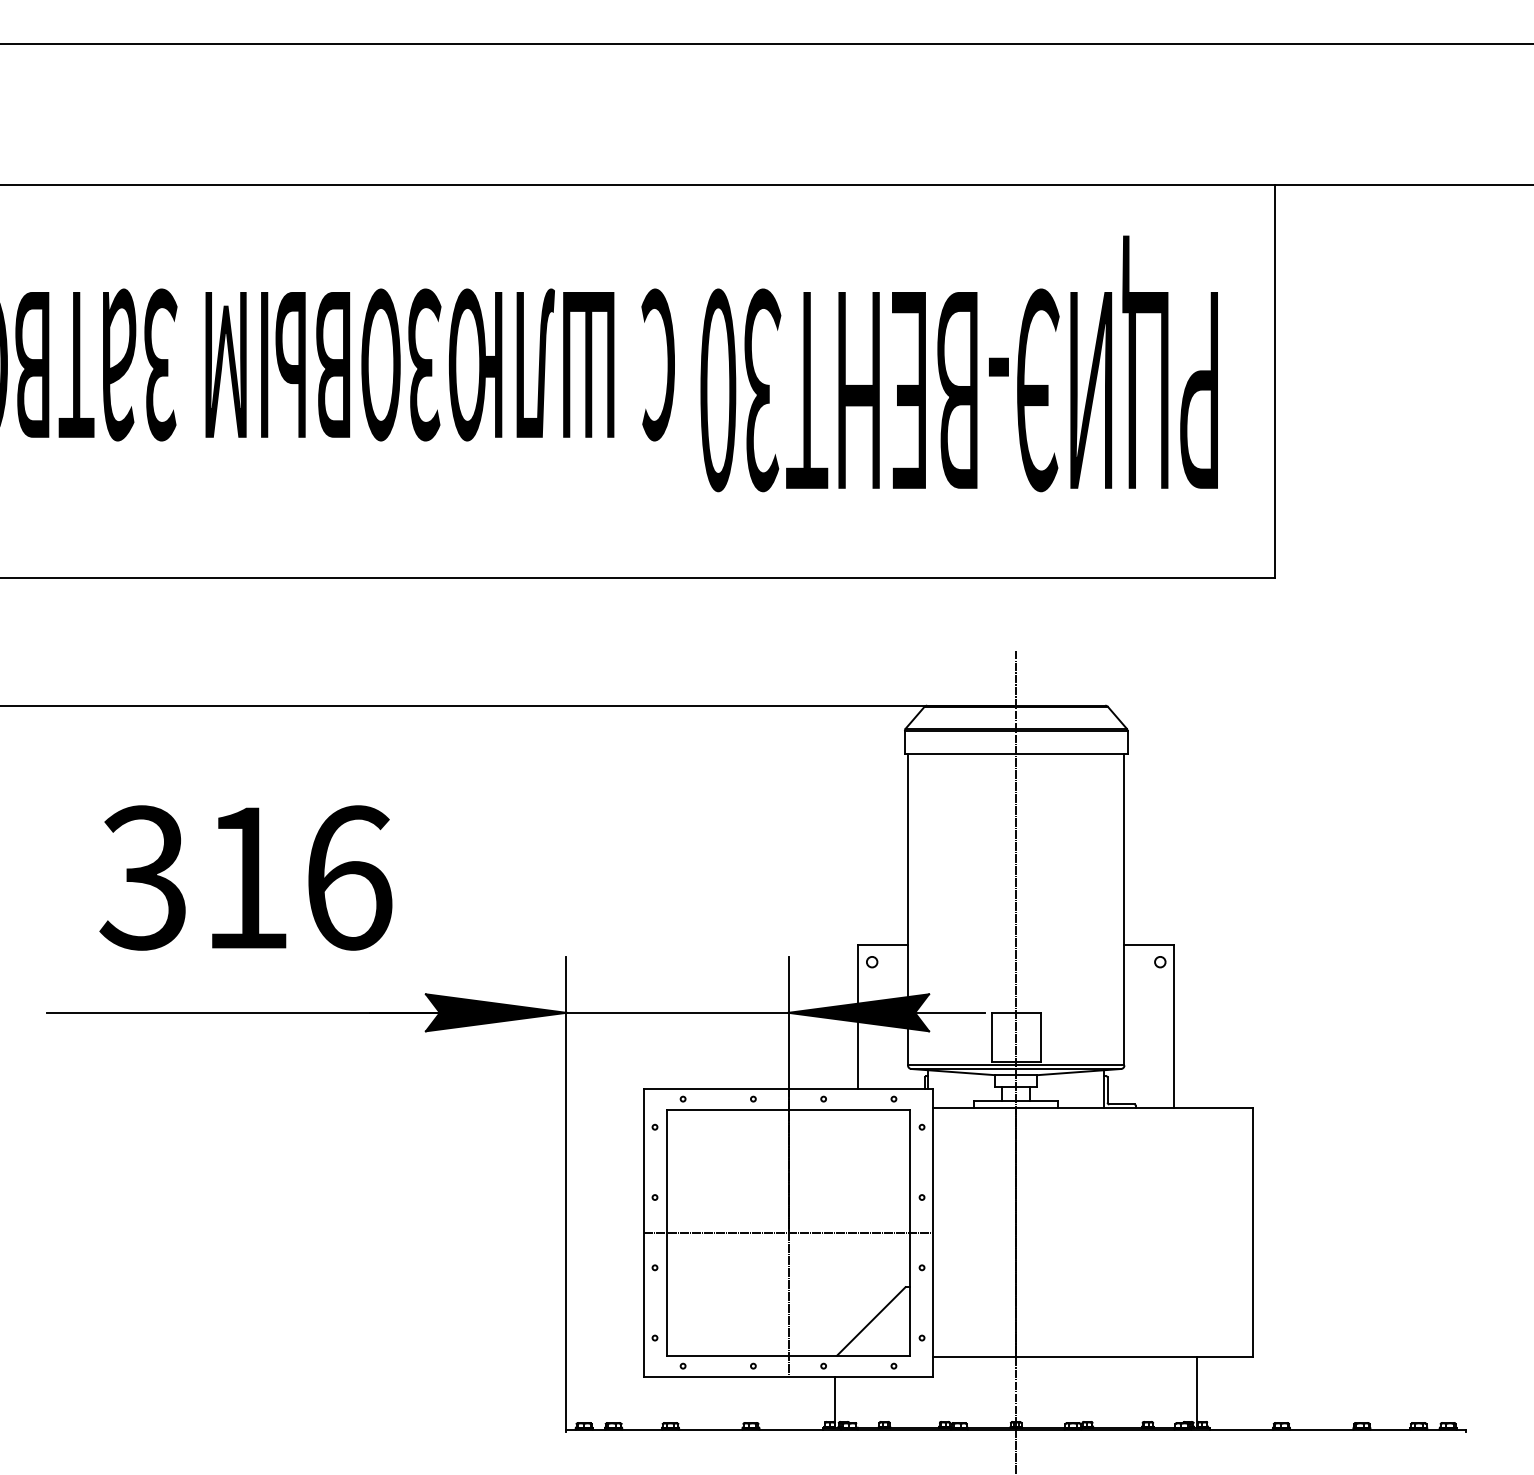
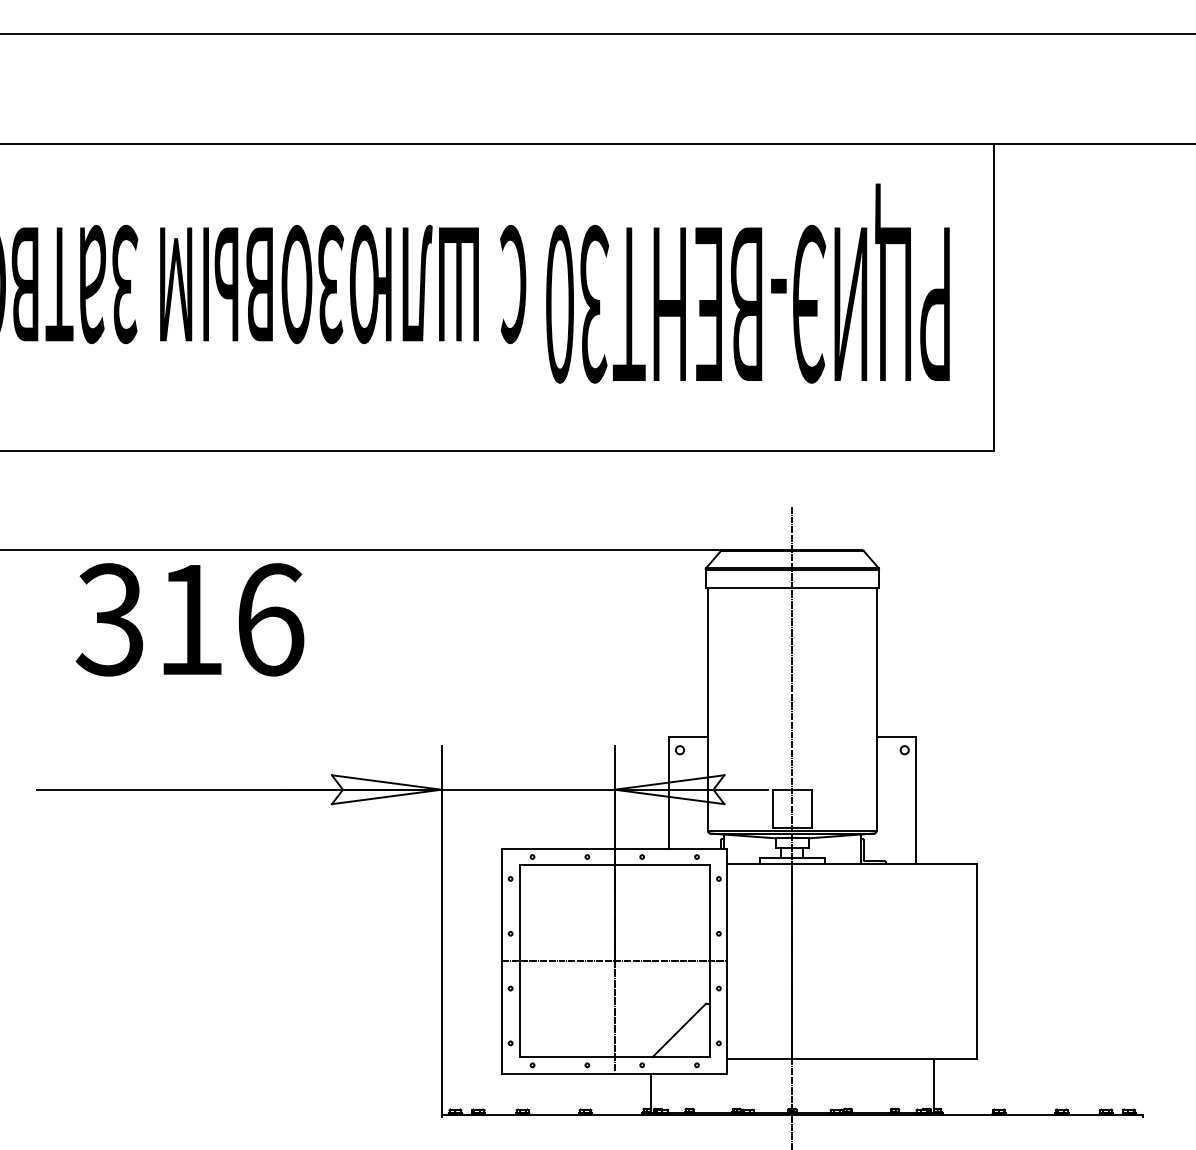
text: (245, 877) -> (189, 619), moved
fill: (495, 1012) -> (386, 789), removed
fill: (858, 1012) -> (669, 789), removed

